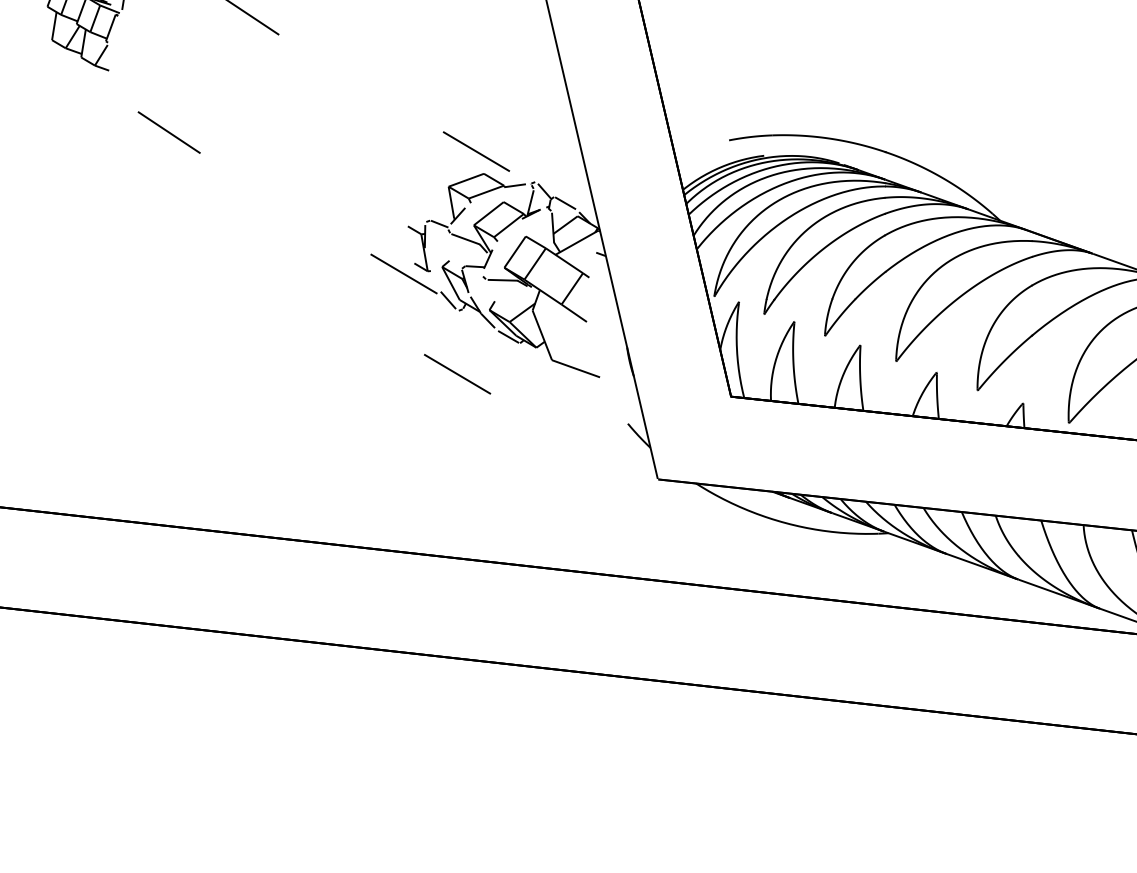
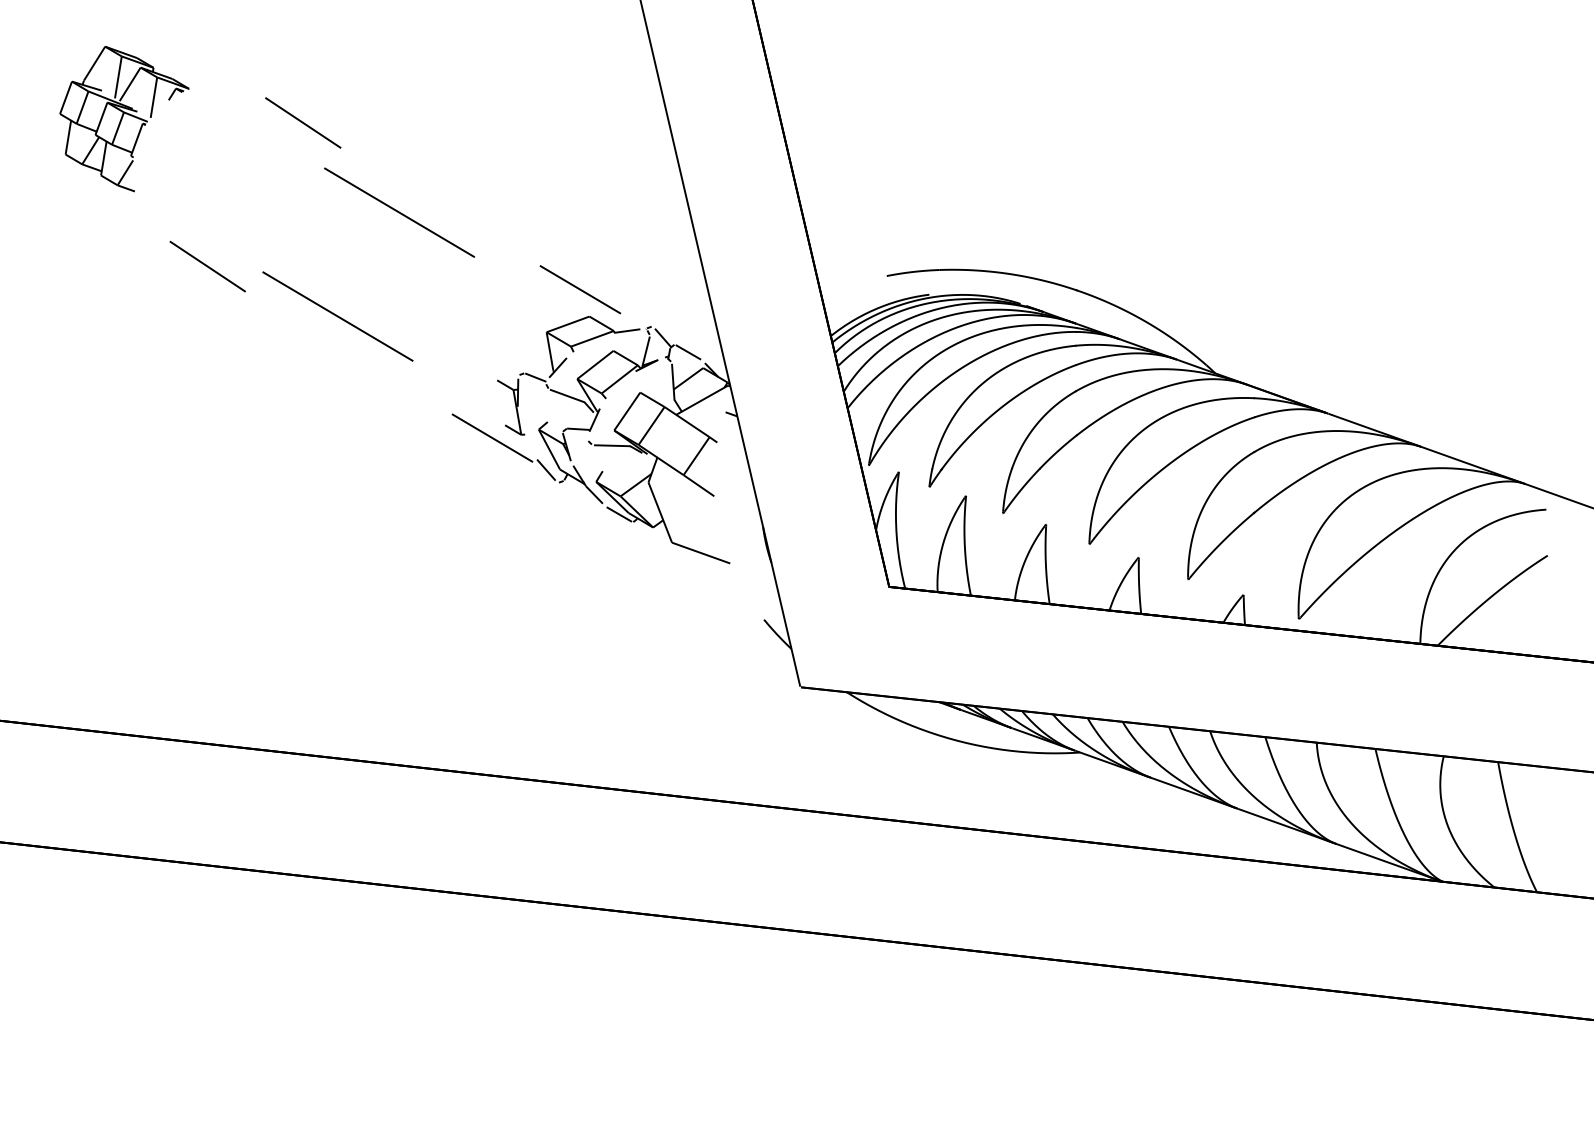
line: (327, 87) -> (399, 212), added
line: (276, 173) -> (337, 316), added
line: (456, 374) -> (556, 559), removed

